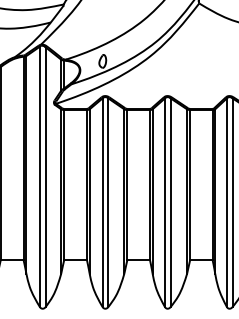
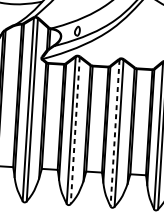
line: (108, 203) -> (75, 131), solid -> dashed
line: (164, 203) -> (114, 133), solid -> dashed

